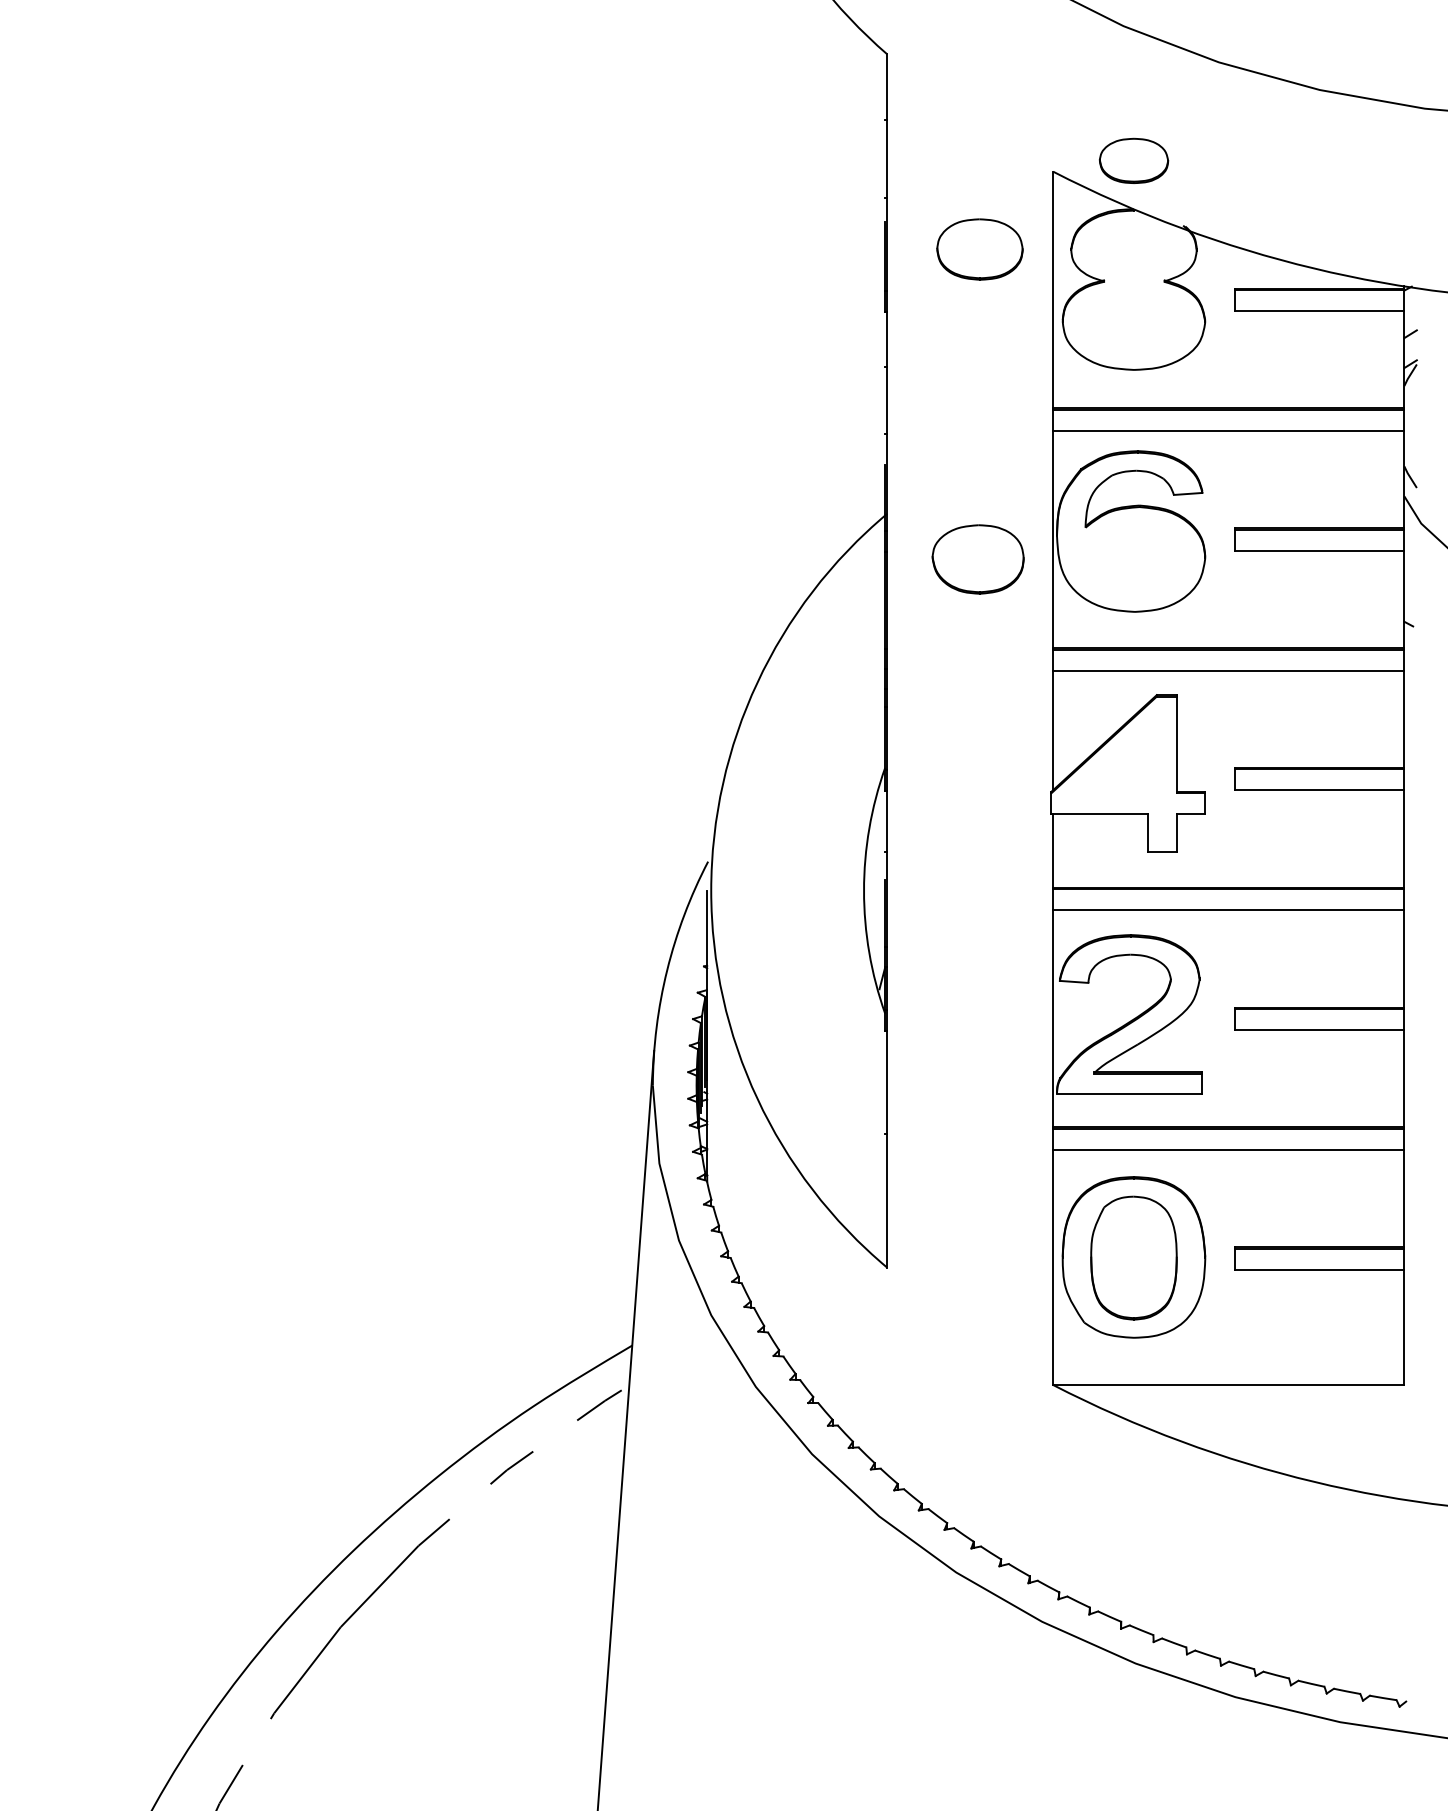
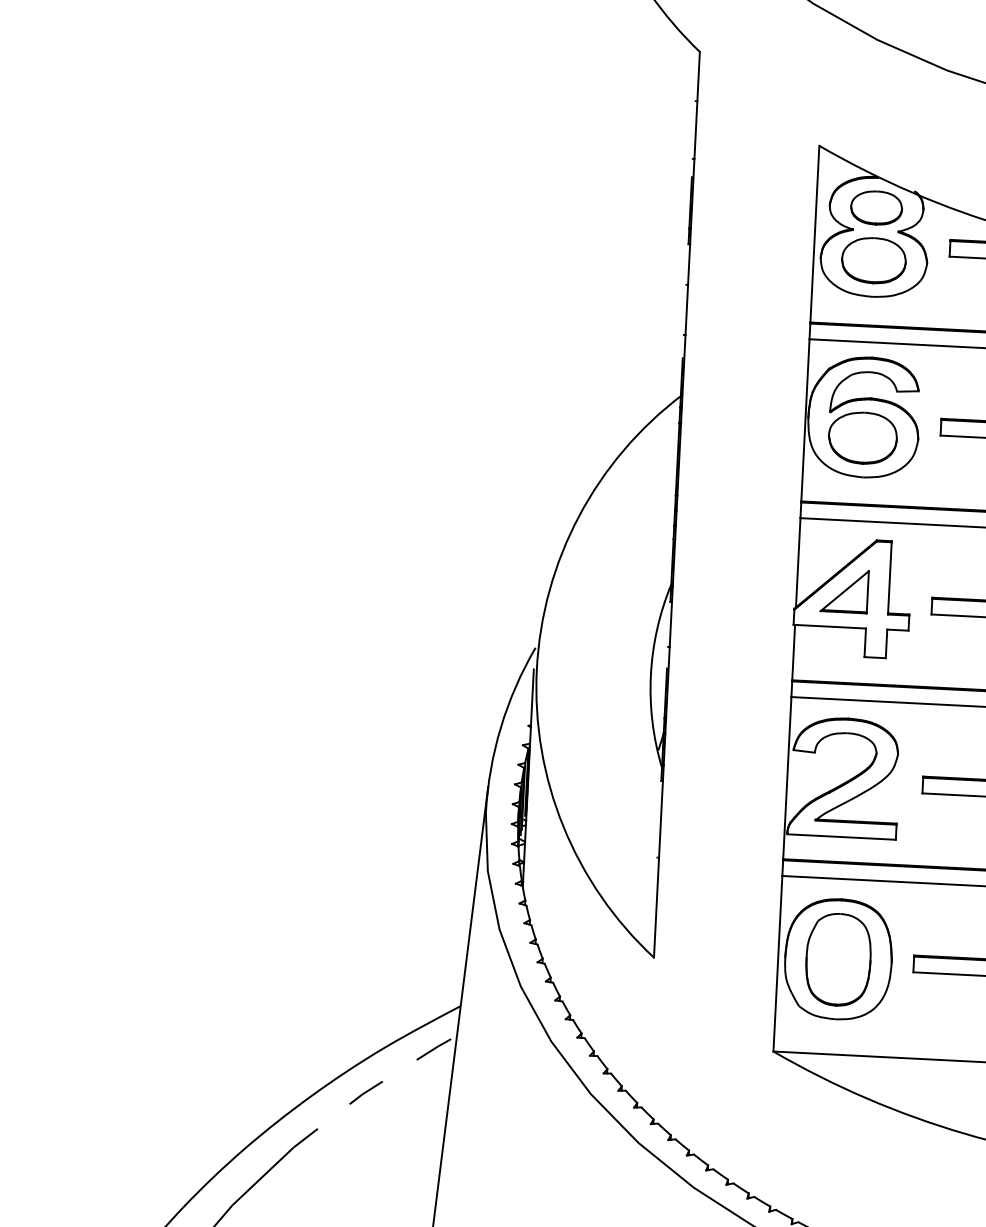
part: (1133, 160) -> (876, 207), moved
part: (979, 249) -> (873, 260), moved
part: (977, 559) -> (862, 438), moved
part: (1117, 764) -> (844, 590), added

